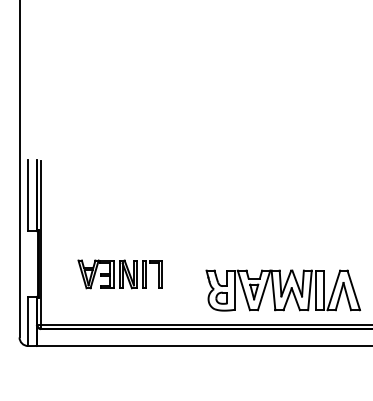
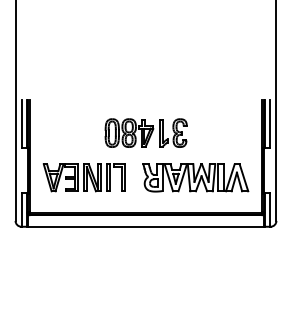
part: (209, 208) -> (145, 132), added
part: (118, 273) -> (83, 177), size x1.43
part: (282, 290) -> (195, 177), moved

